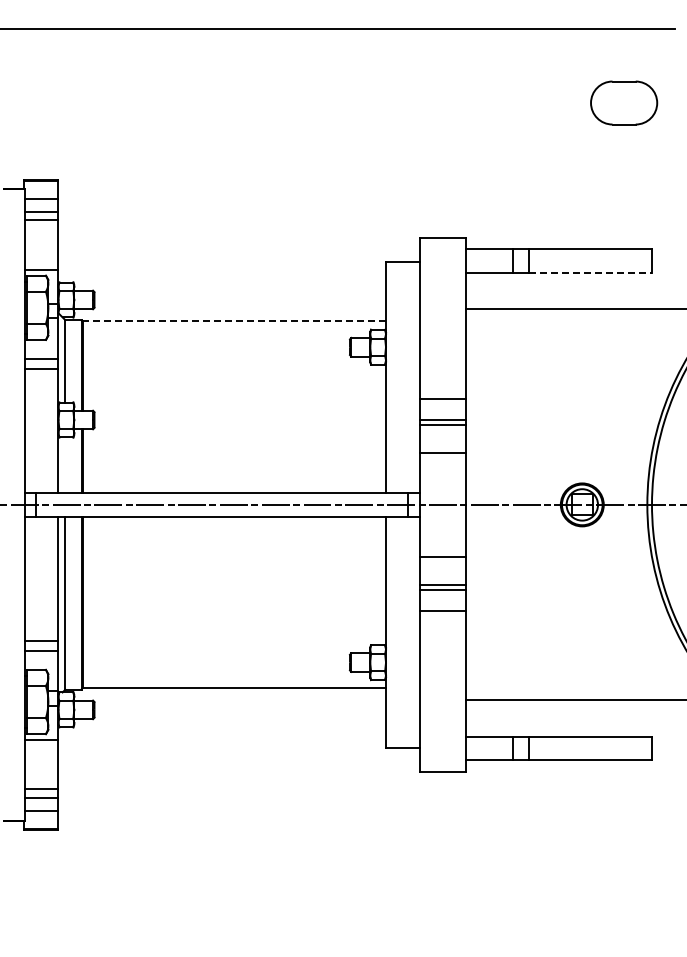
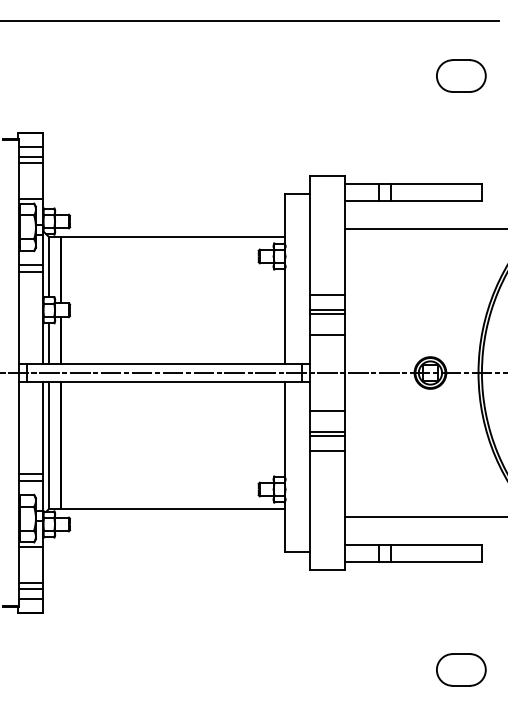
line: (591, 272) -> (437, 201), dashed -> solid
line: (234, 321) -> (173, 237), dashed -> solid
line: (65, 465) -> (48, 343), added
part: (624, 906) -> (461, 669), added

